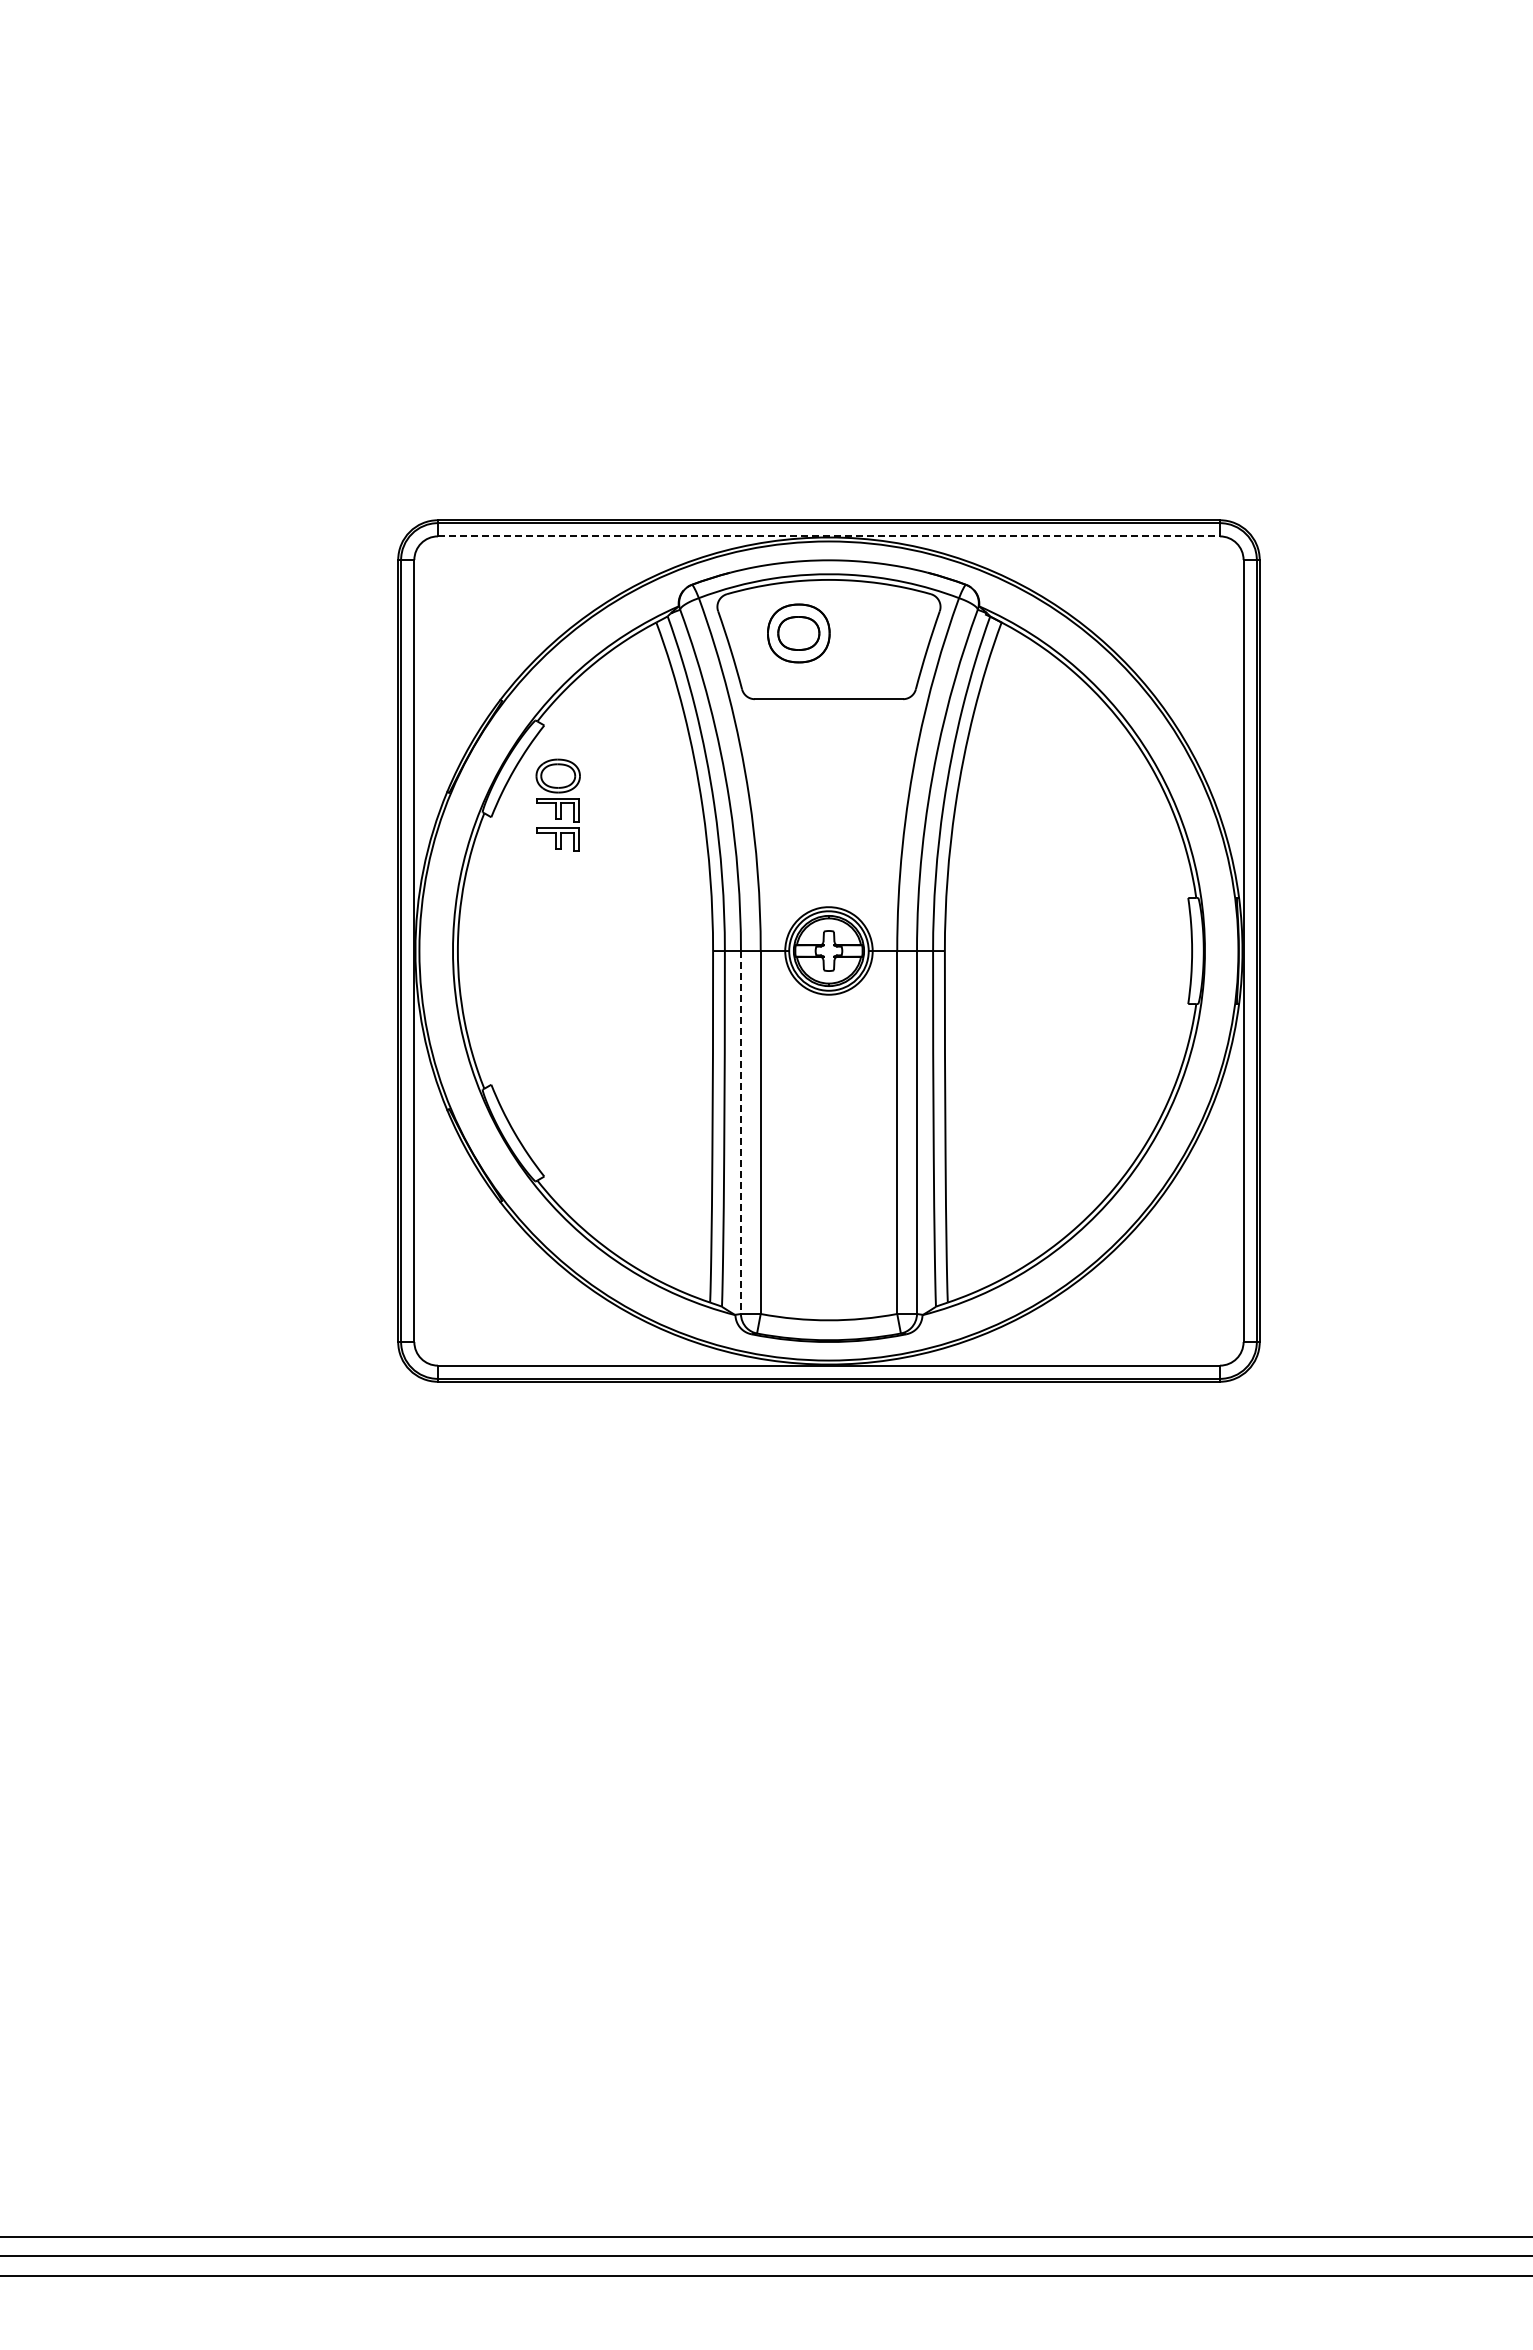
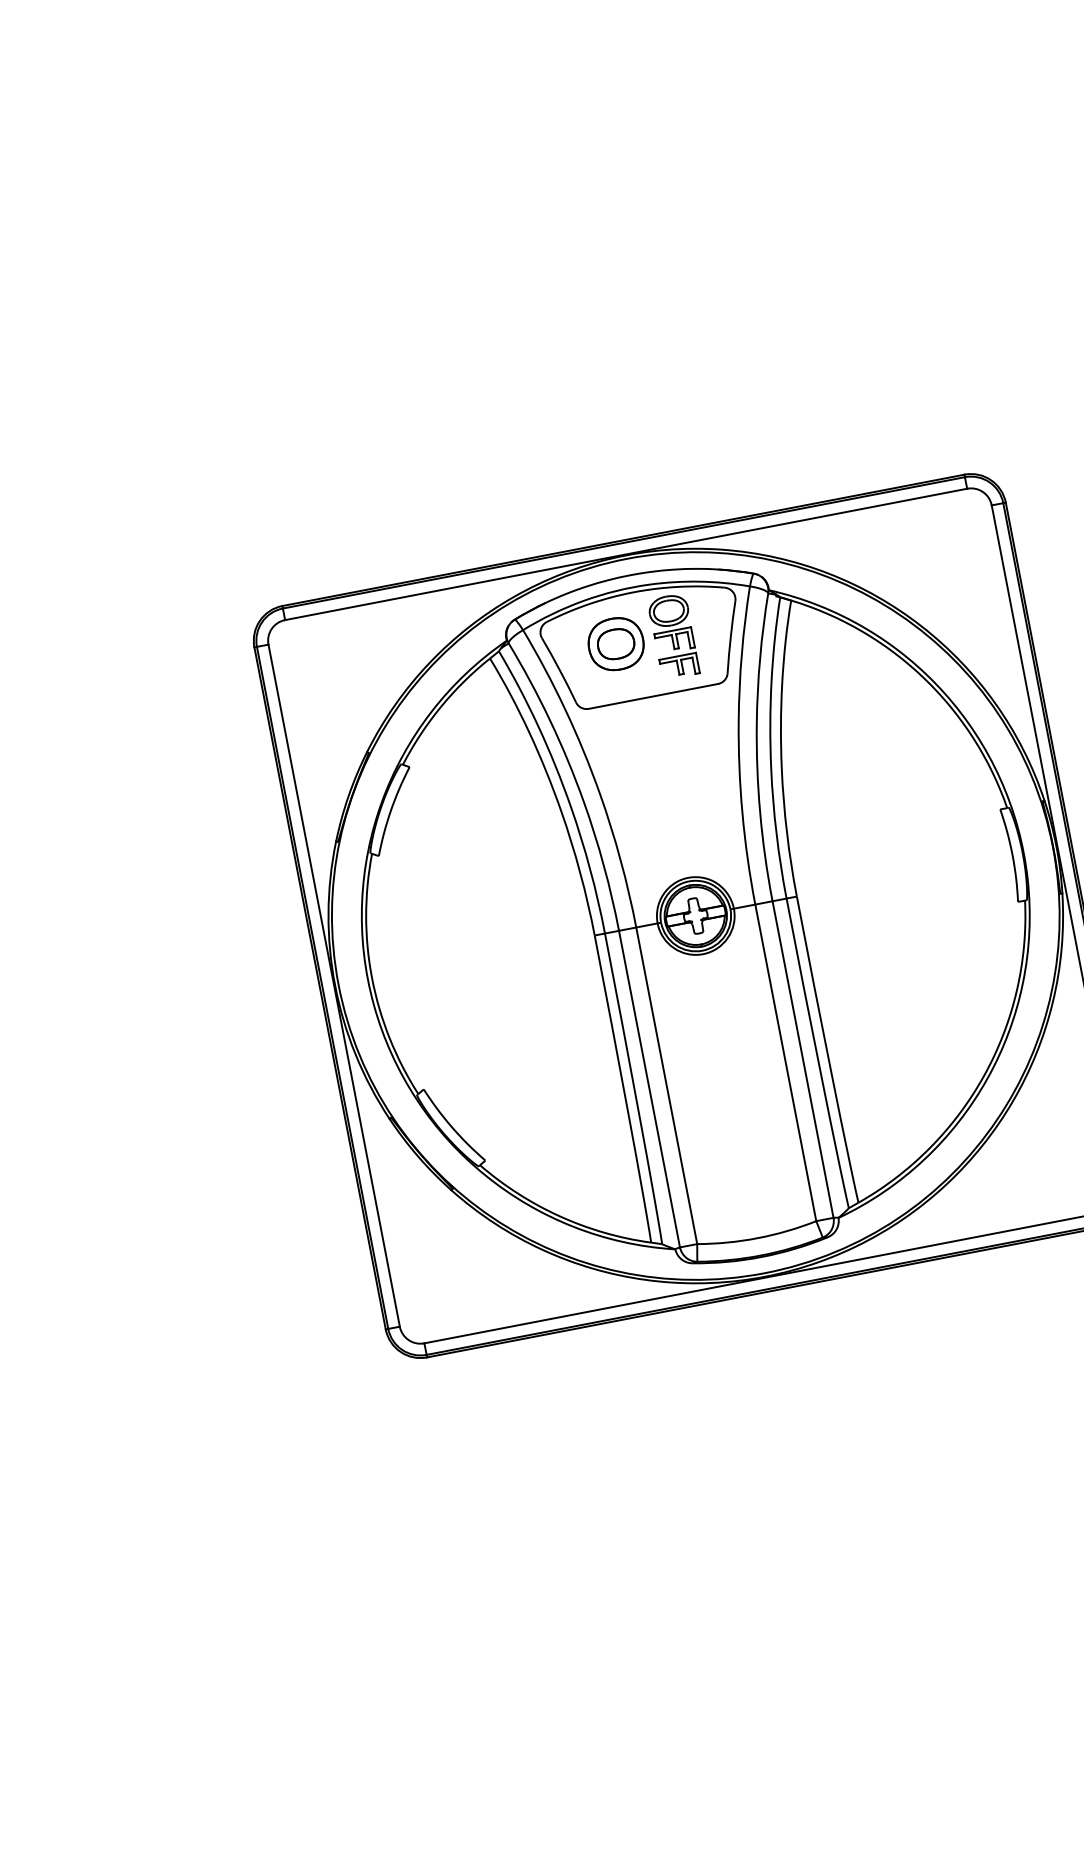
line: (828, 536) -> (625, 554), dashed -> solid
part: (557, 804) -> (673, 635), moved
line: (740, 1133) -> (649, 1090), dashed -> solid

